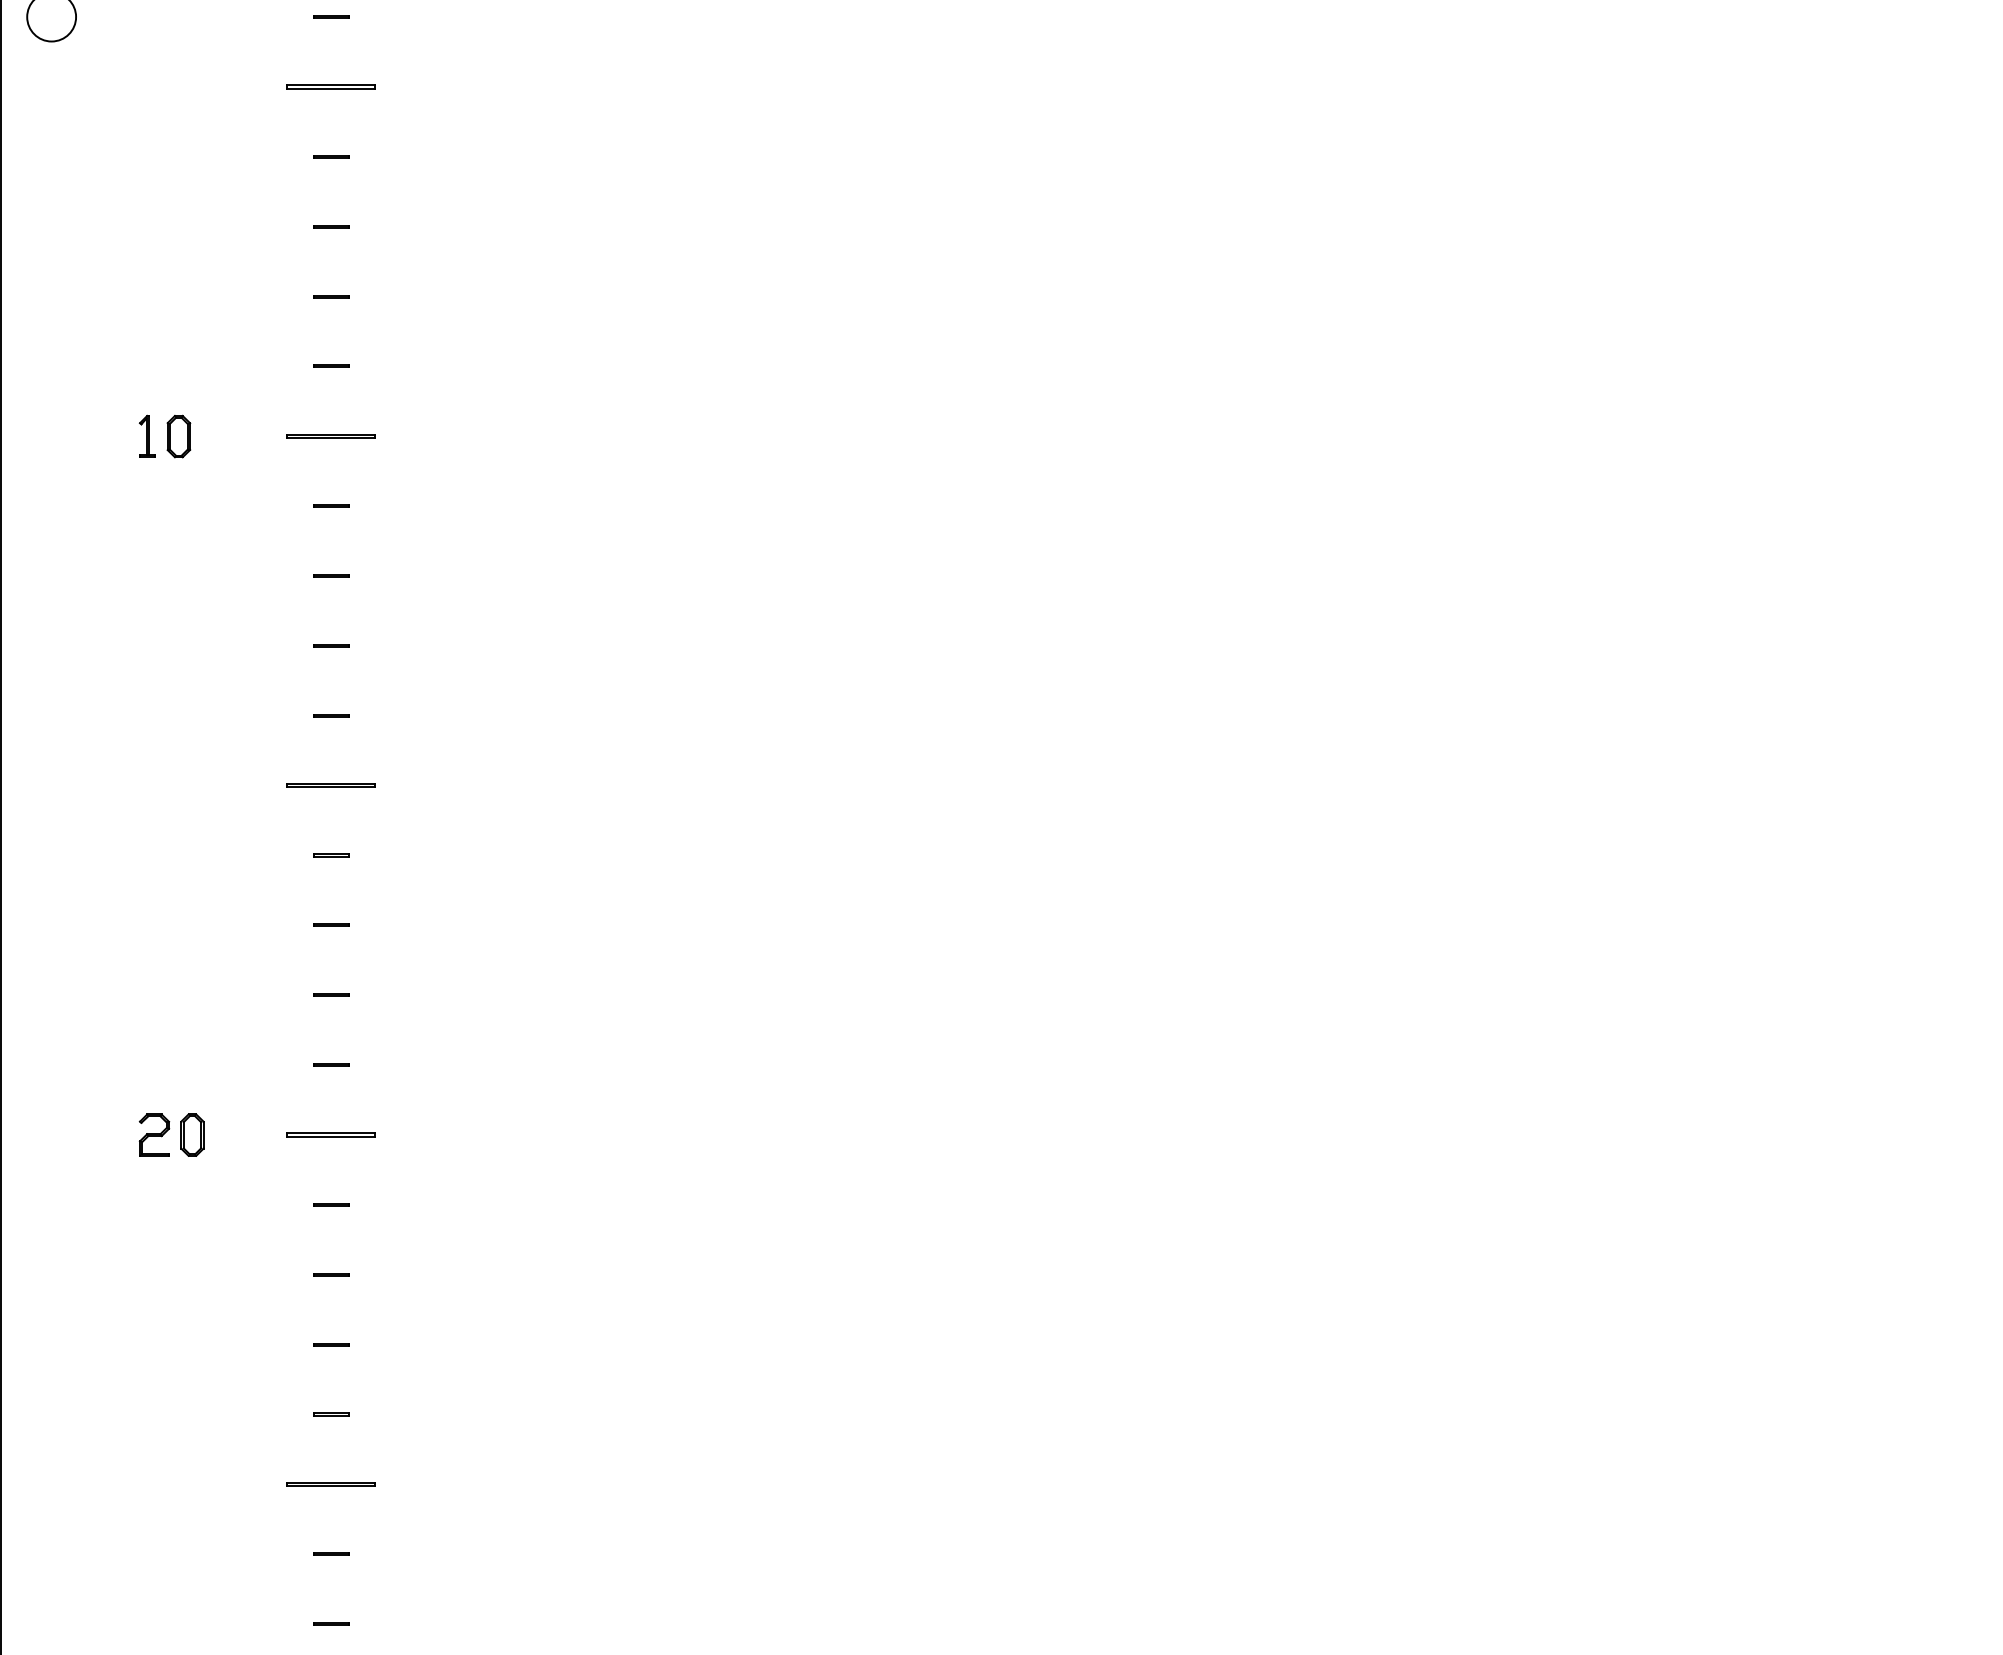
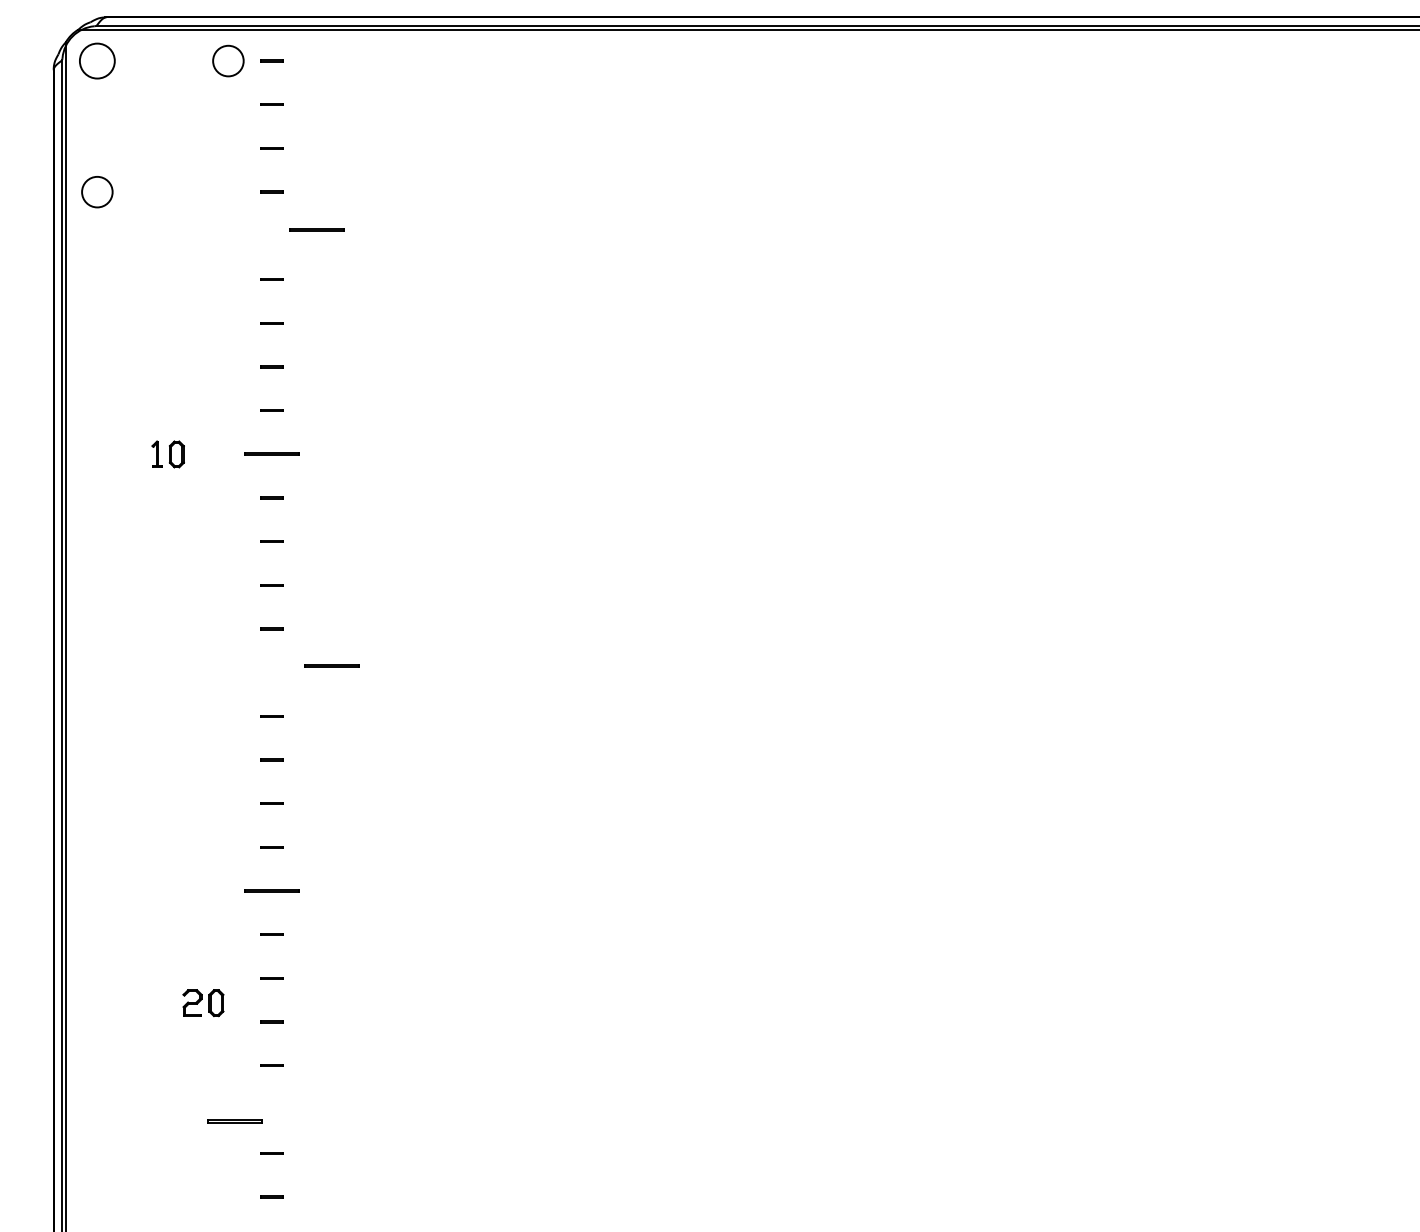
line: (330, 86) -> (316, 229), moved
line: (330, 785) -> (331, 665), moved
part: (171, 1135) -> (203, 1003), moved
line: (330, 1482) -> (234, 1120), moved

